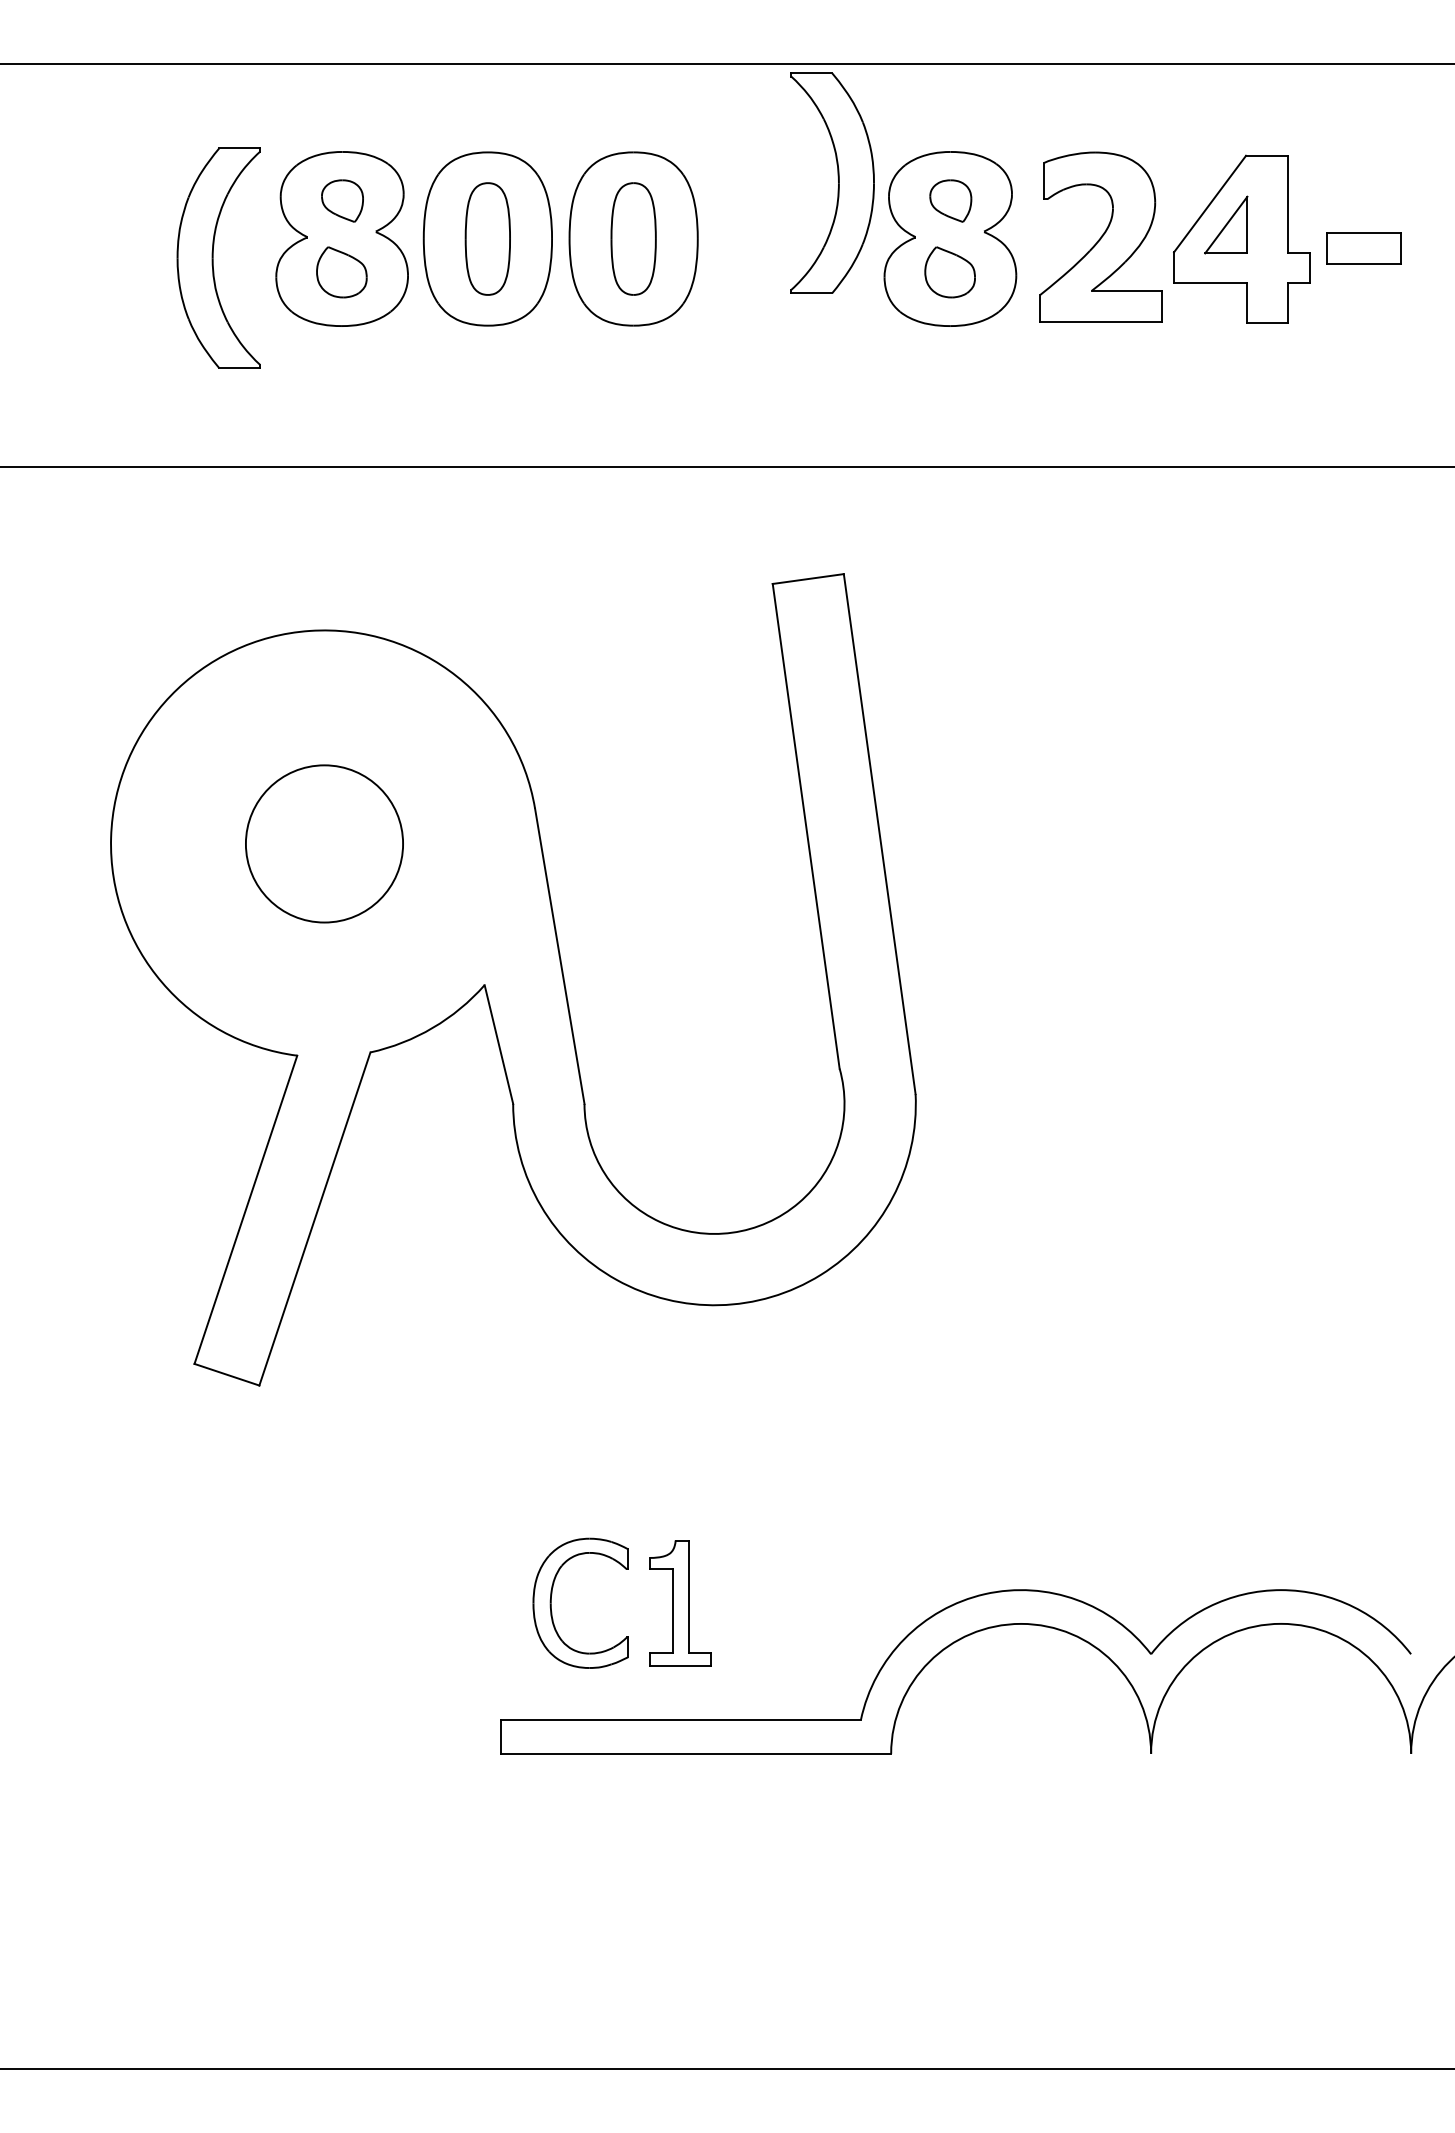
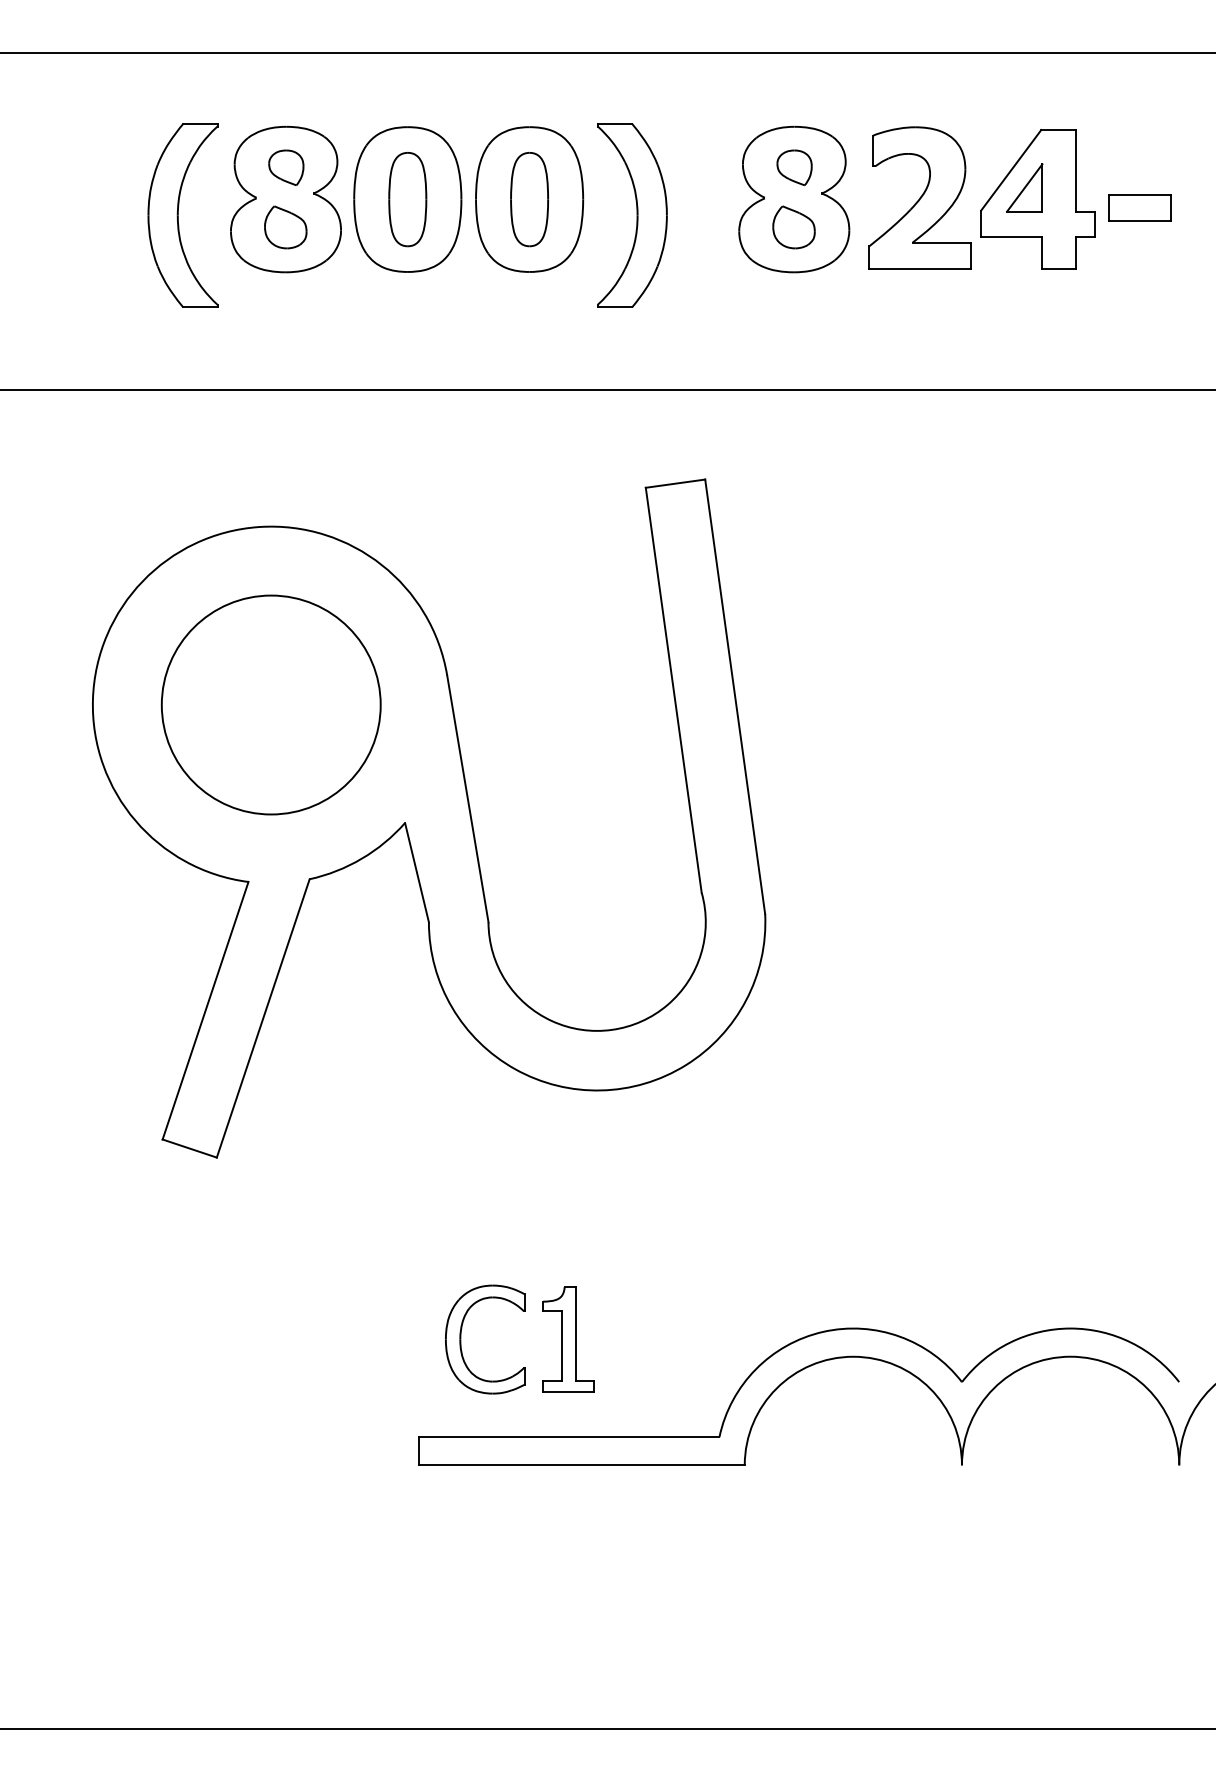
part: (832, 182) -> (632, 214), moved
circle: (324, 843) -> (271, 704), size x1.67

